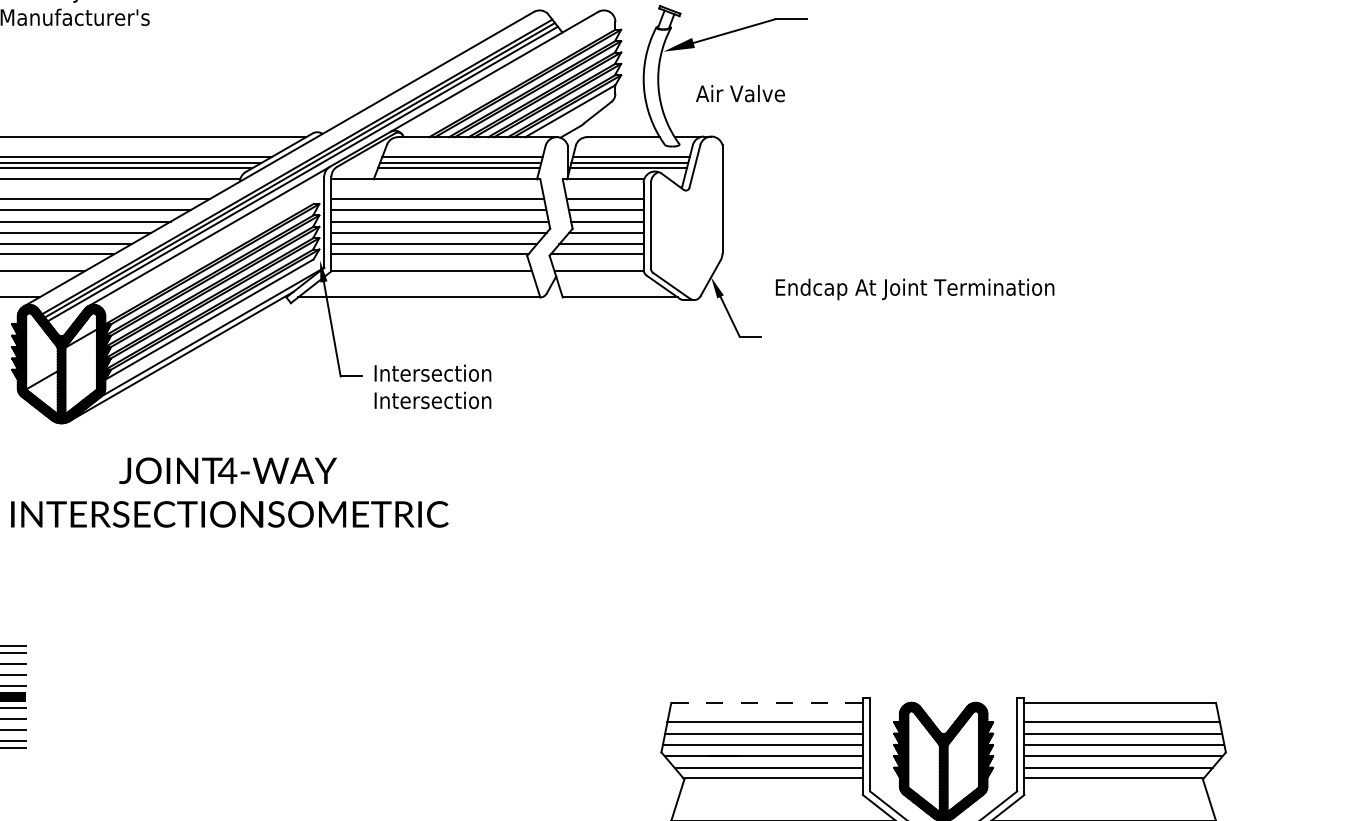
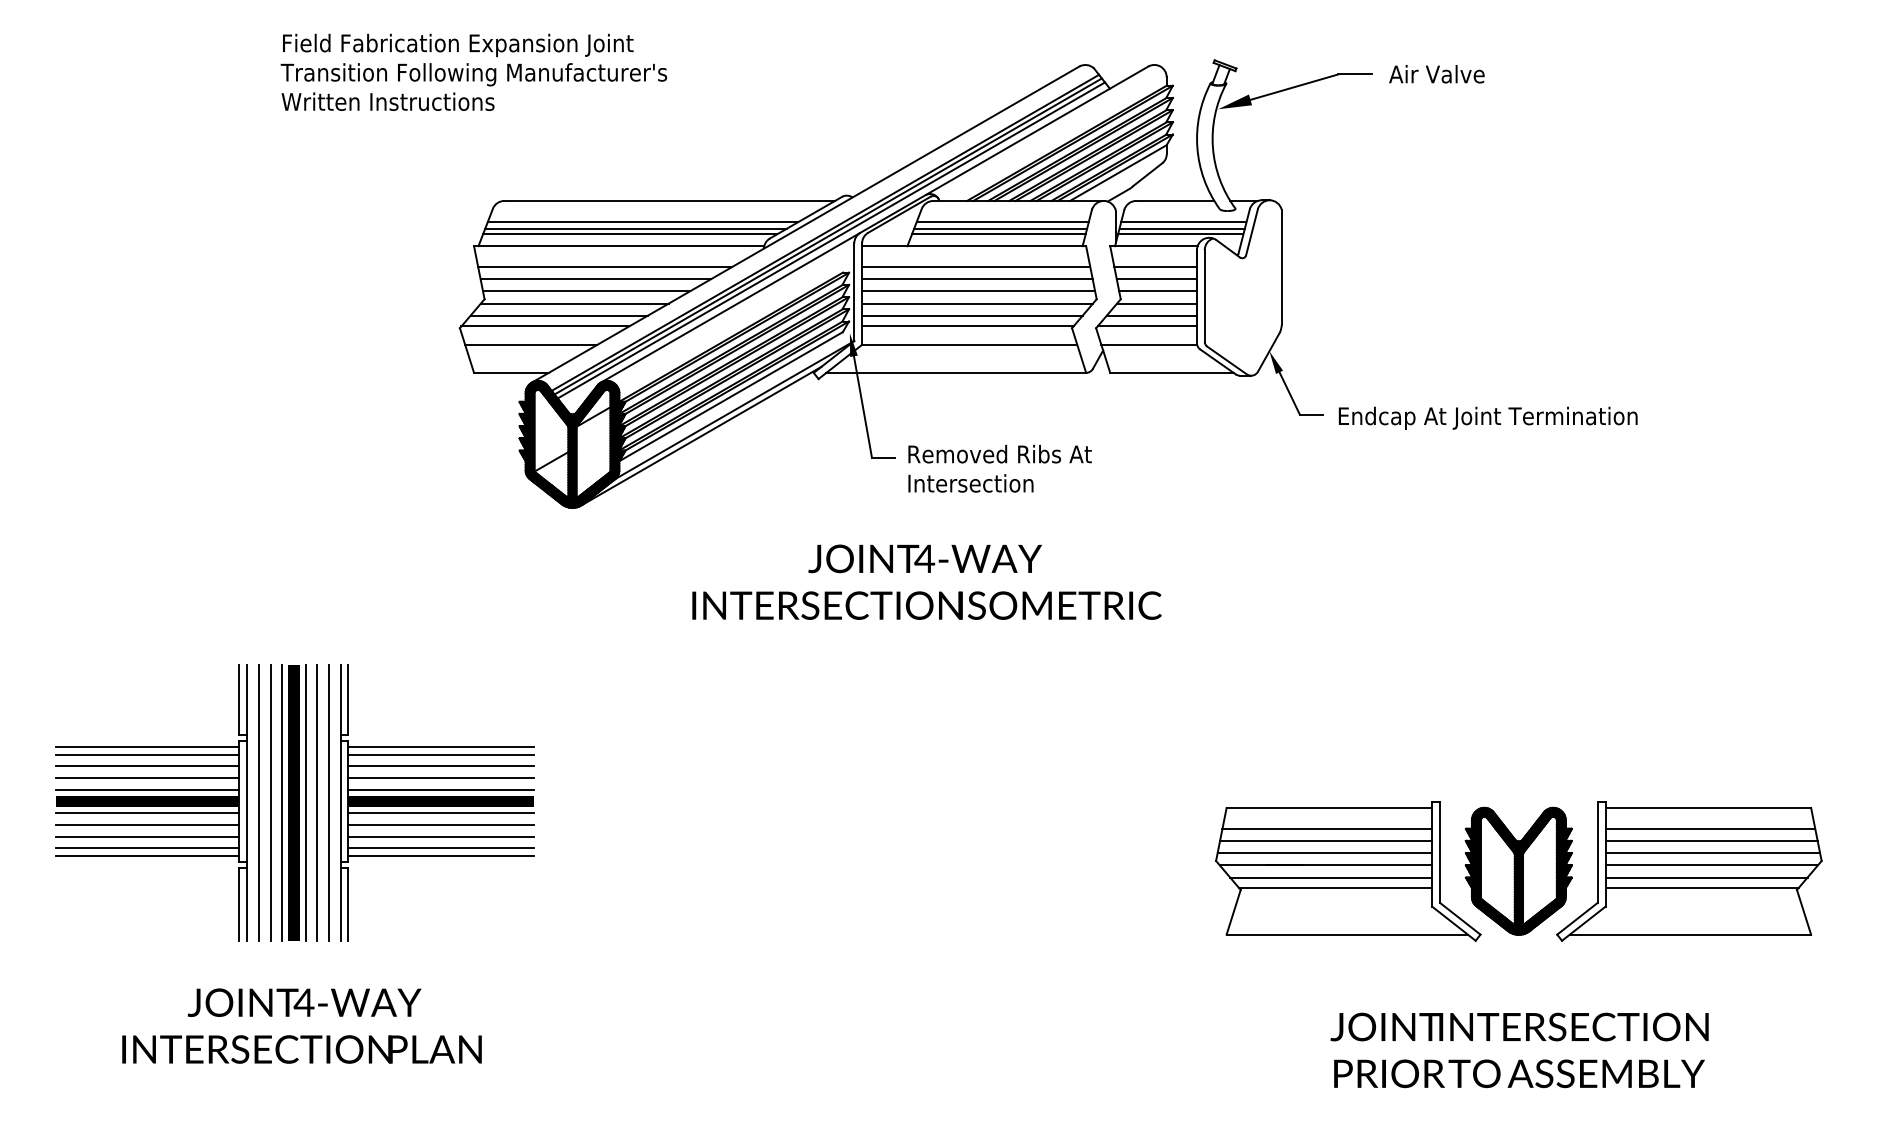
text: (740, 93) -> (1436, 74), moved
text: (914, 288) -> (1487, 417), moved
text: (460, 372) -> (1000, 453), Intersection -> Removed Ribs At
text: (229, 491) -> (926, 581), moved
line: (767, 702) -> (1329, 807), dashed -> solid

